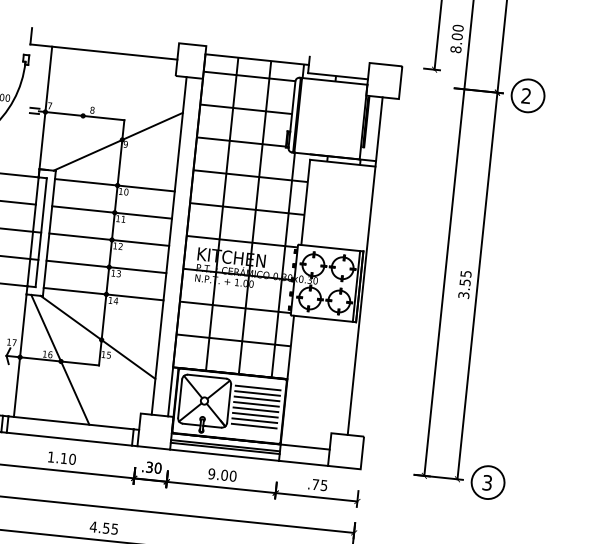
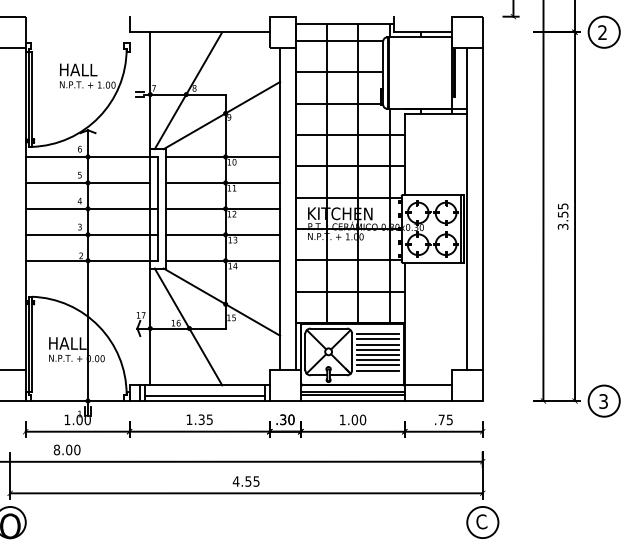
line: (85, 111) -> (188, 90), added
line: (381, 267) -> (482, 208), added
line: (69, 433) -> (204, 395), added
text: (68, 458) -> (205, 419), 1.10 -> 1.35
text: (211, 473) -> (342, 419), 9.00 -> 1.00

